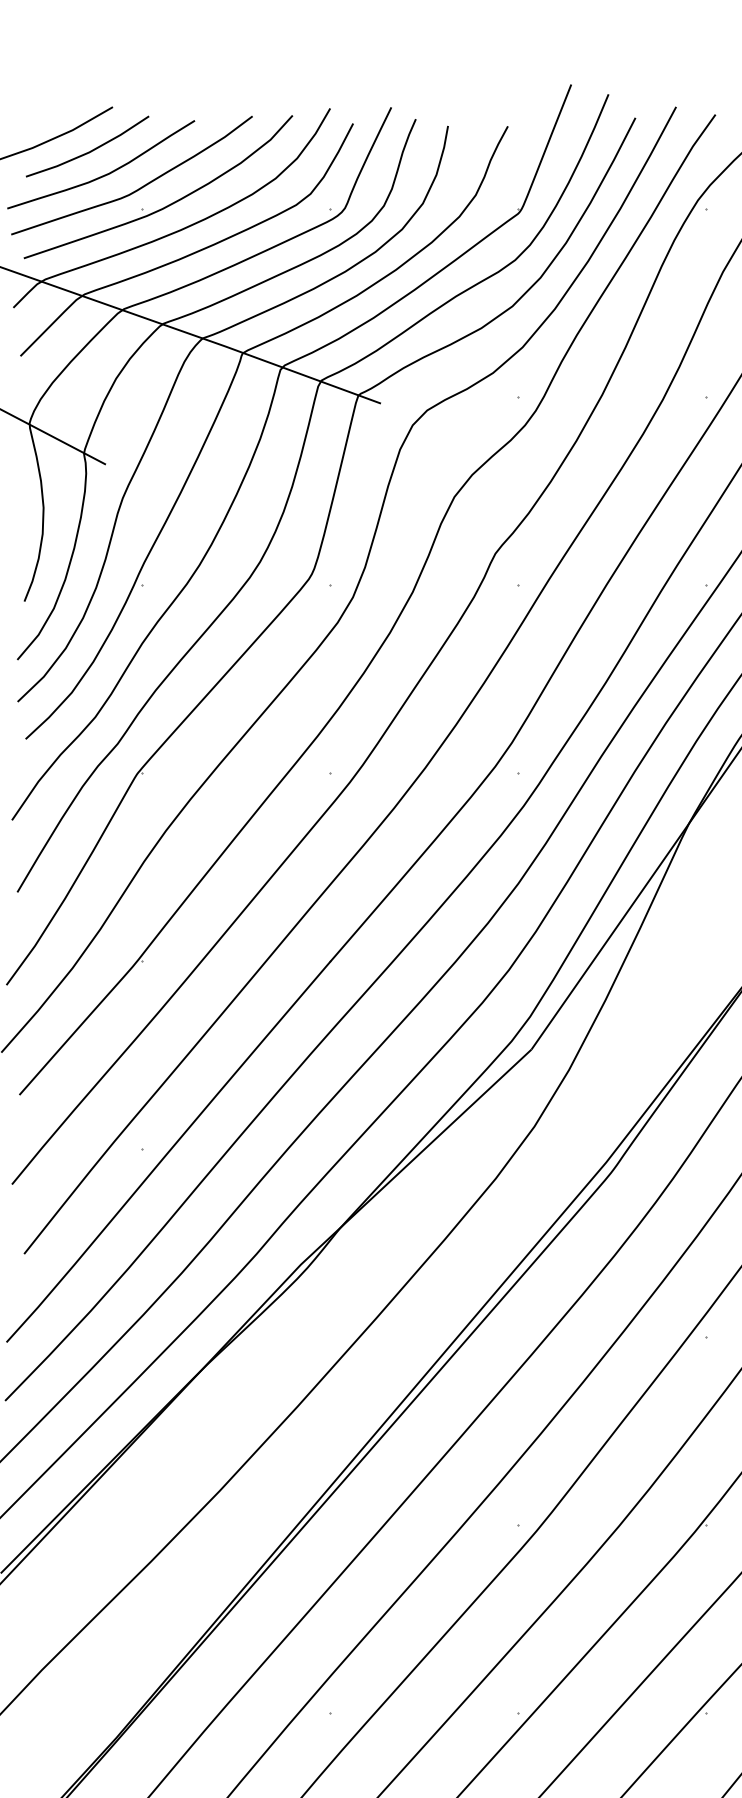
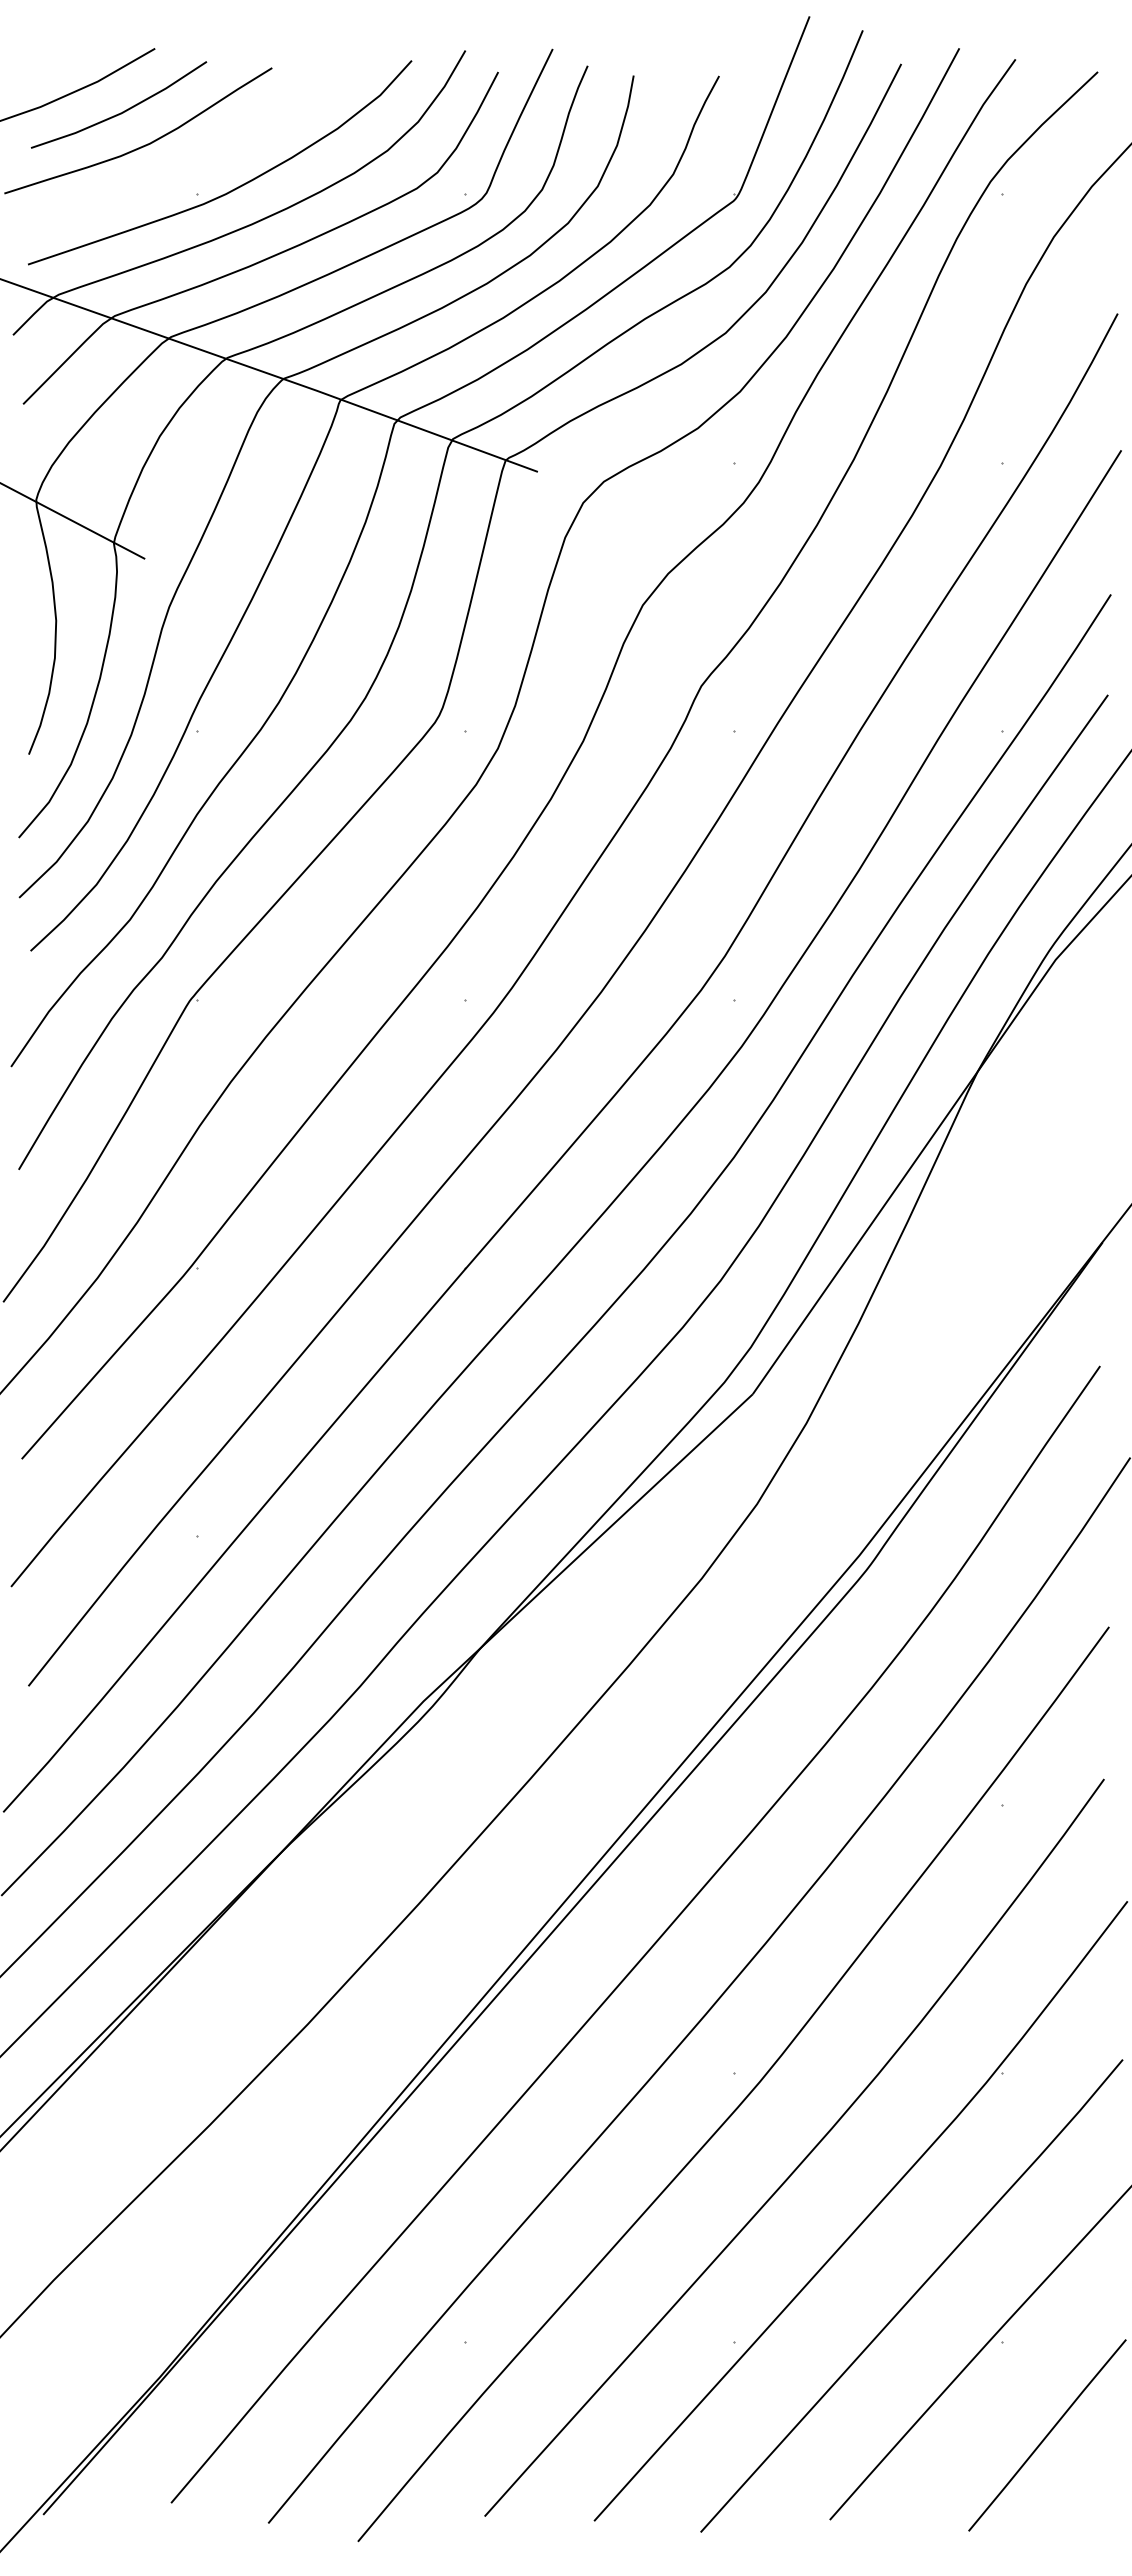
curve: (140, 187) -> (194, 163), removed

